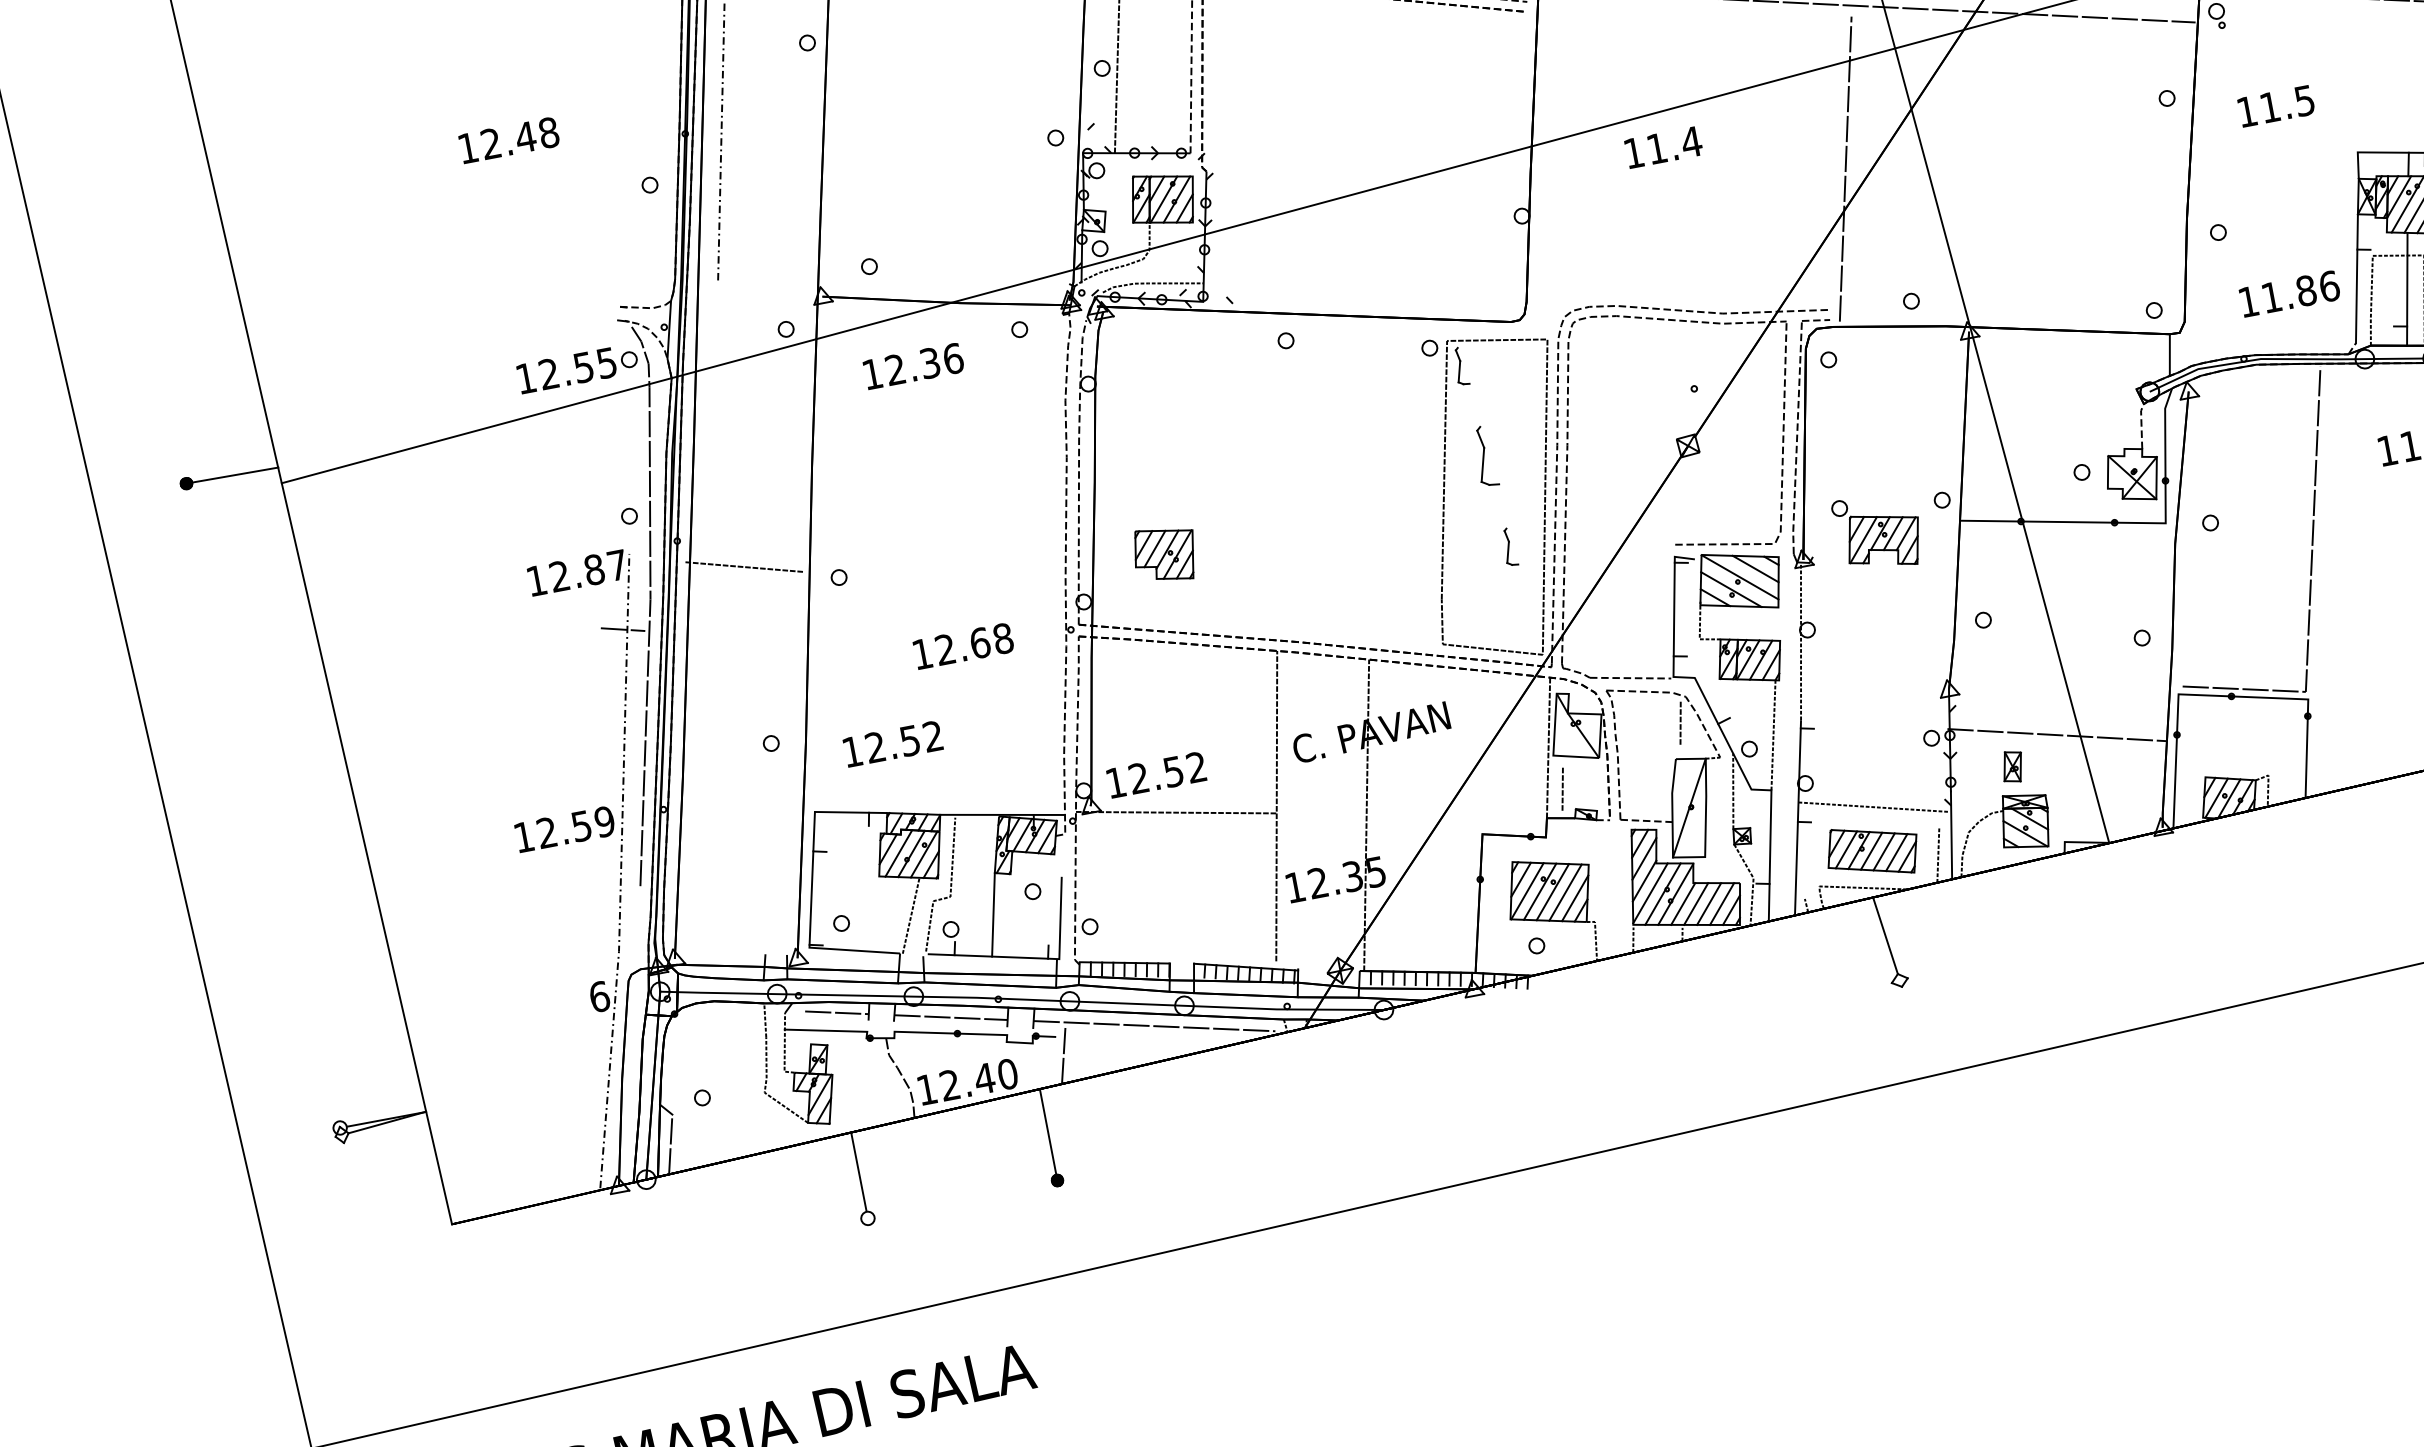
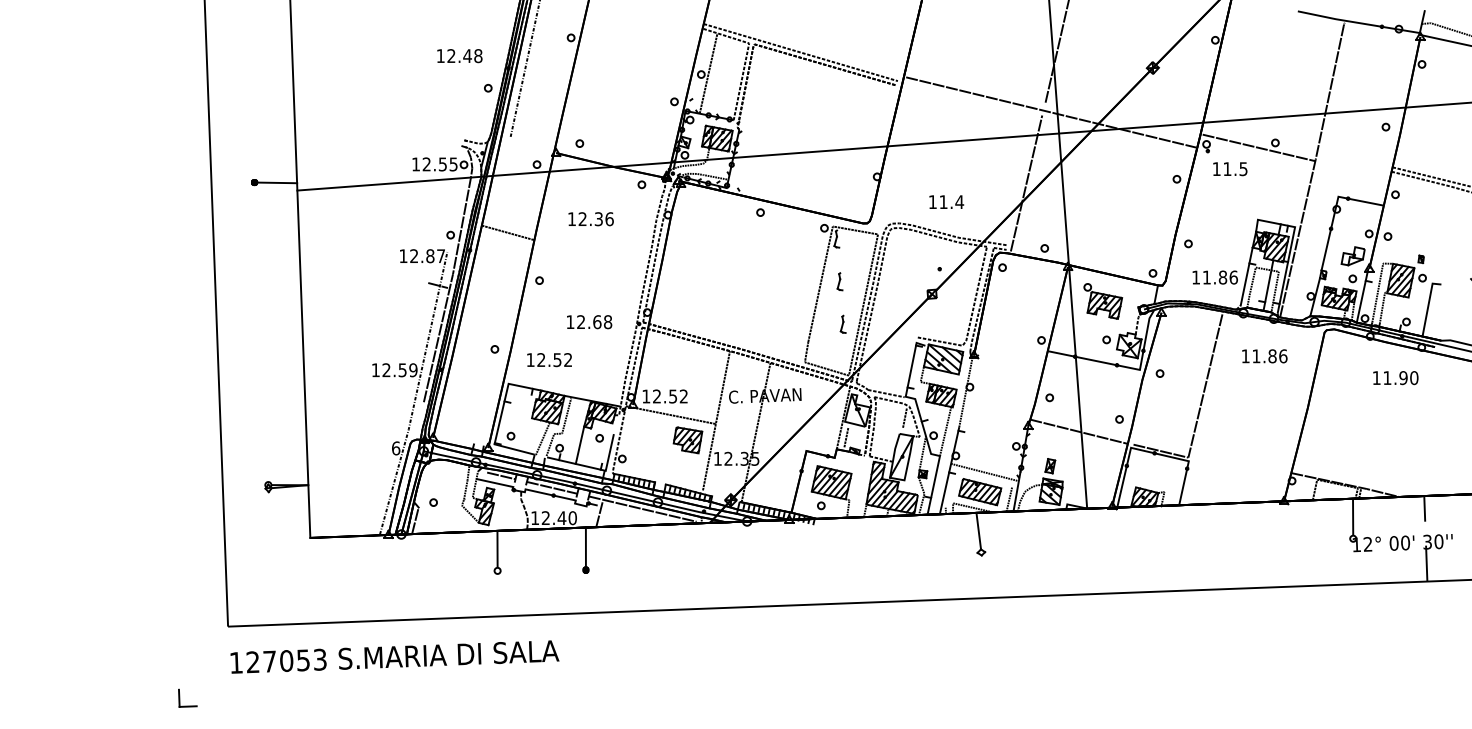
text: (2276, 106) -> (1230, 169), moved
text: (508, 141) -> (459, 56), moved
text: (1663, 146) -> (946, 201), moved
text: (912, 367) -> (590, 219), moved
part: (1483, 456) -> (839, 281), size x0.62
part: (1879, 532) -> (1103, 301), moved
part: (1164, 555) -> (687, 440), moved
line: (743, 566) -> (507, 232), moved
line: (2055, 734) -> (1078, 431), moved

